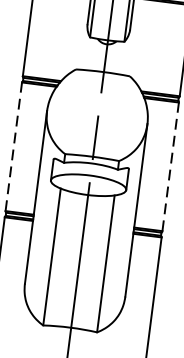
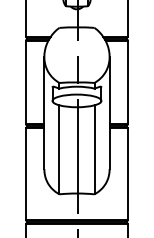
line: (14, 146) -> (26, 82), dashed -> solid
line: (169, 166) -> (127, 82), dashed -> solid

